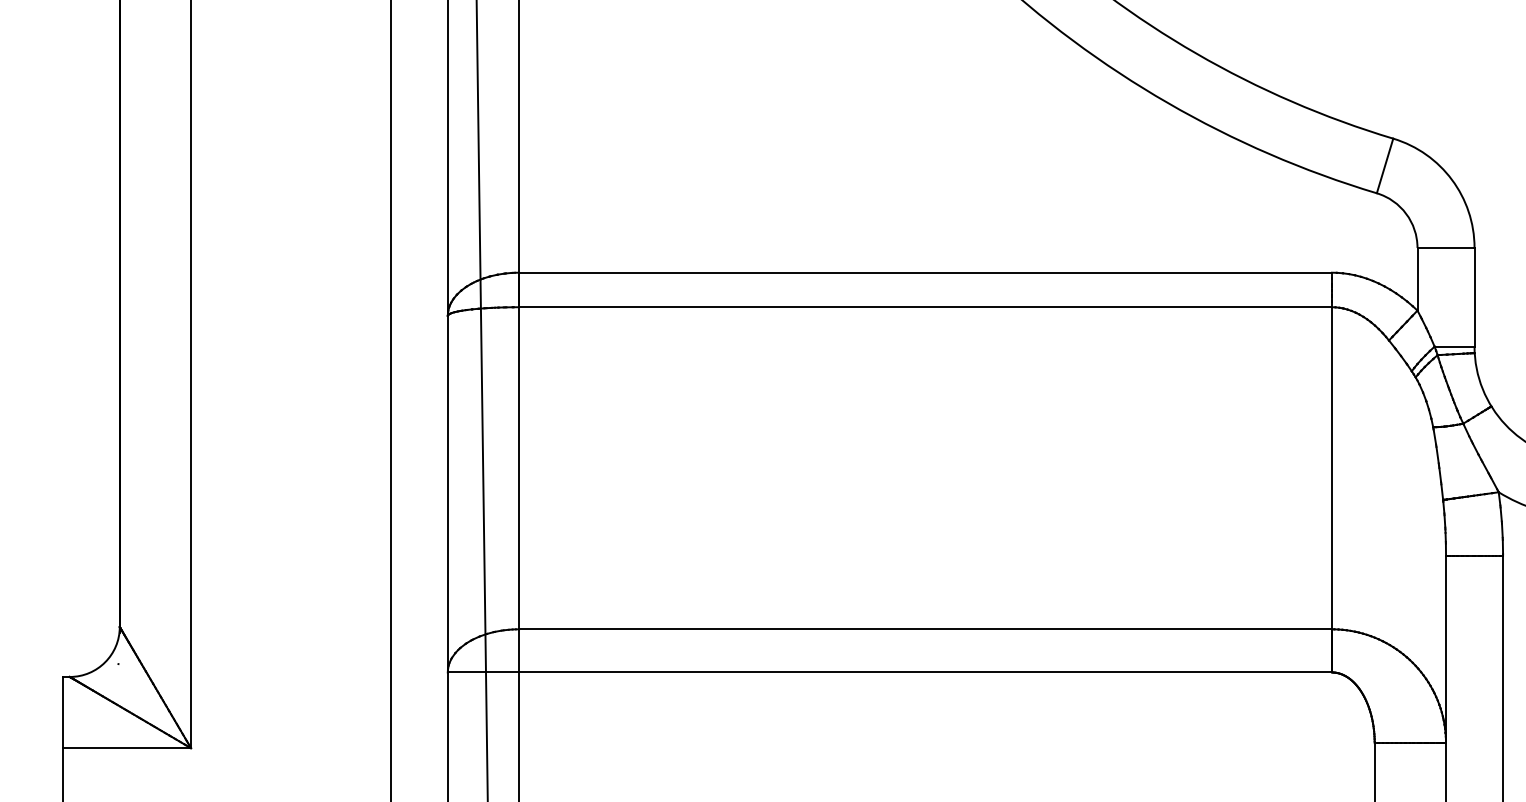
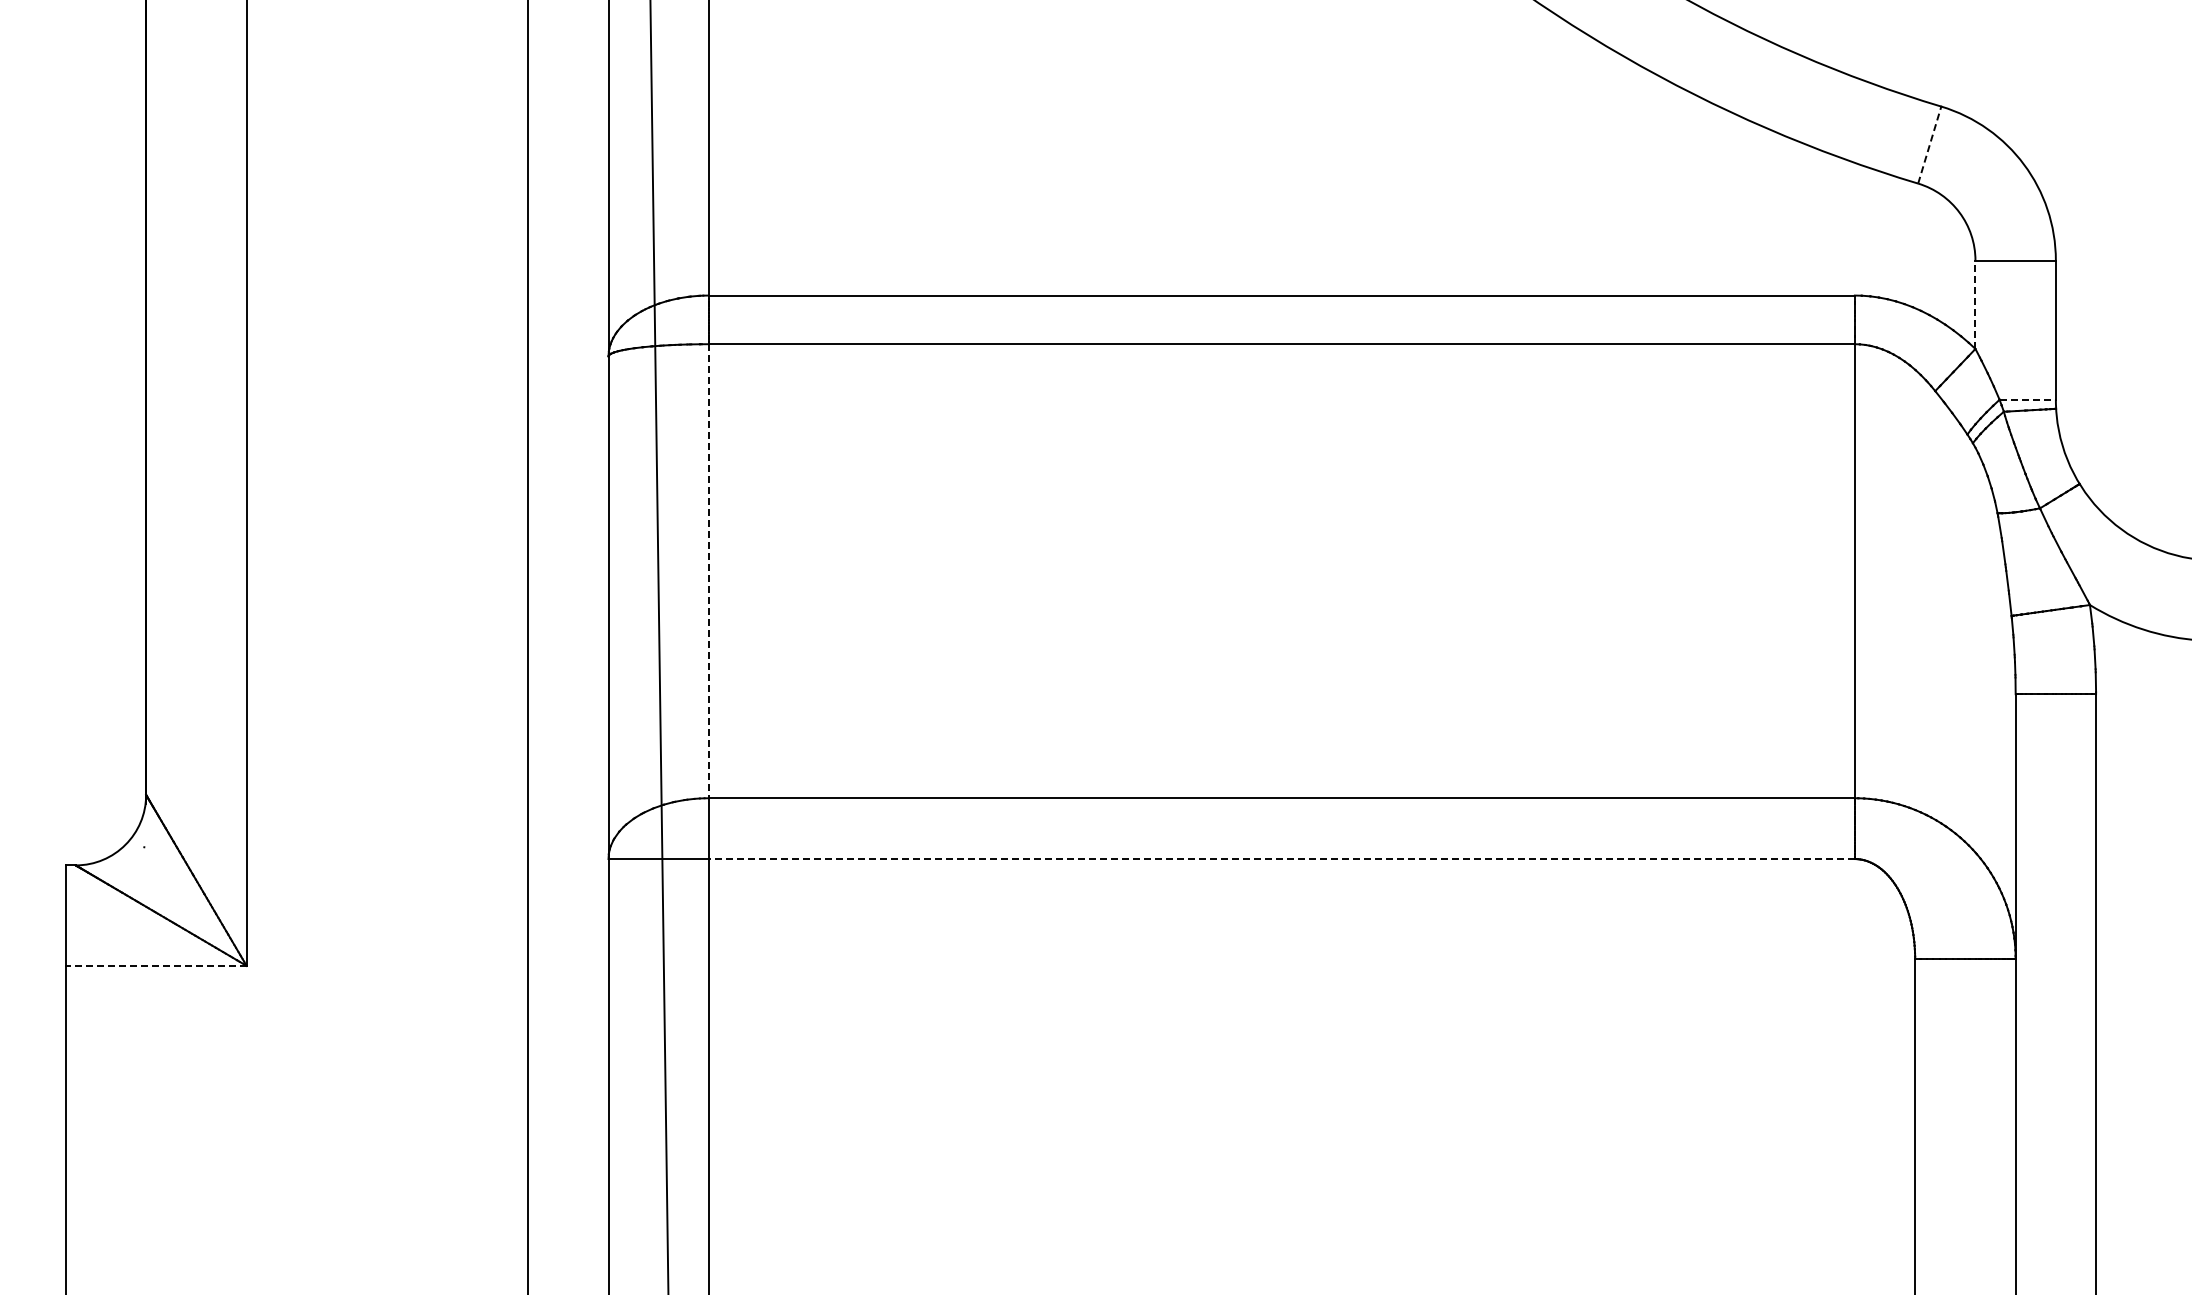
line: (1384, 165) -> (1929, 144), solid -> dashed
line: (1417, 279) -> (1975, 304), solid -> dashed
line: (1455, 346) -> (2028, 399), solid -> dashed
line: (519, 468) -> (709, 571), solid -> dashed
line: (925, 672) -> (1281, 859), solid -> dashed
line: (126, 747) -> (155, 965), solid -> dashed

